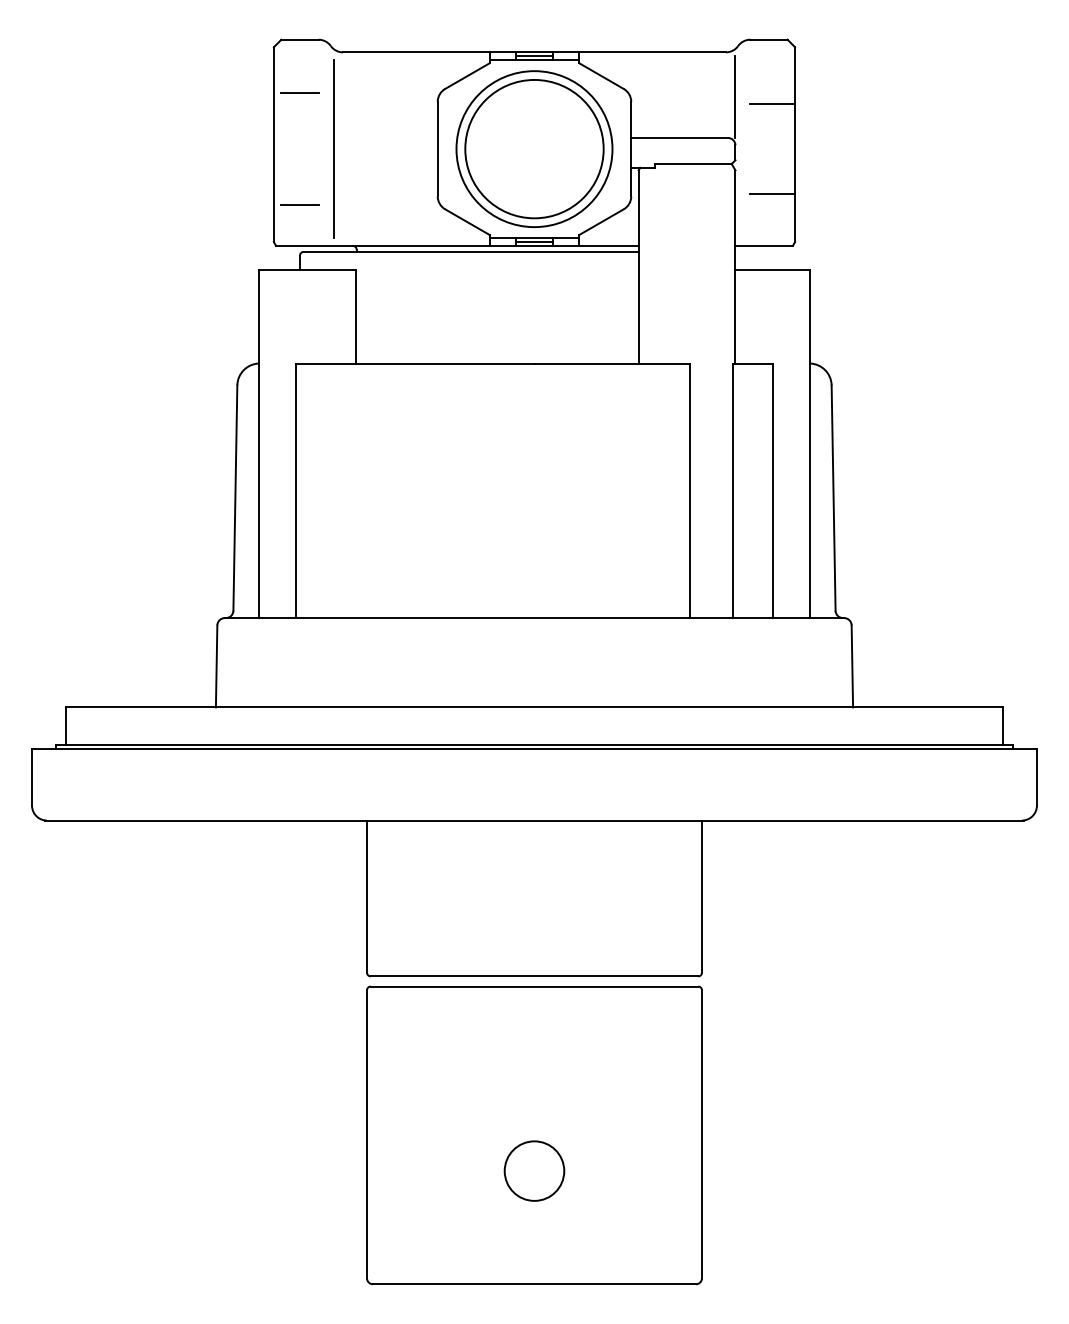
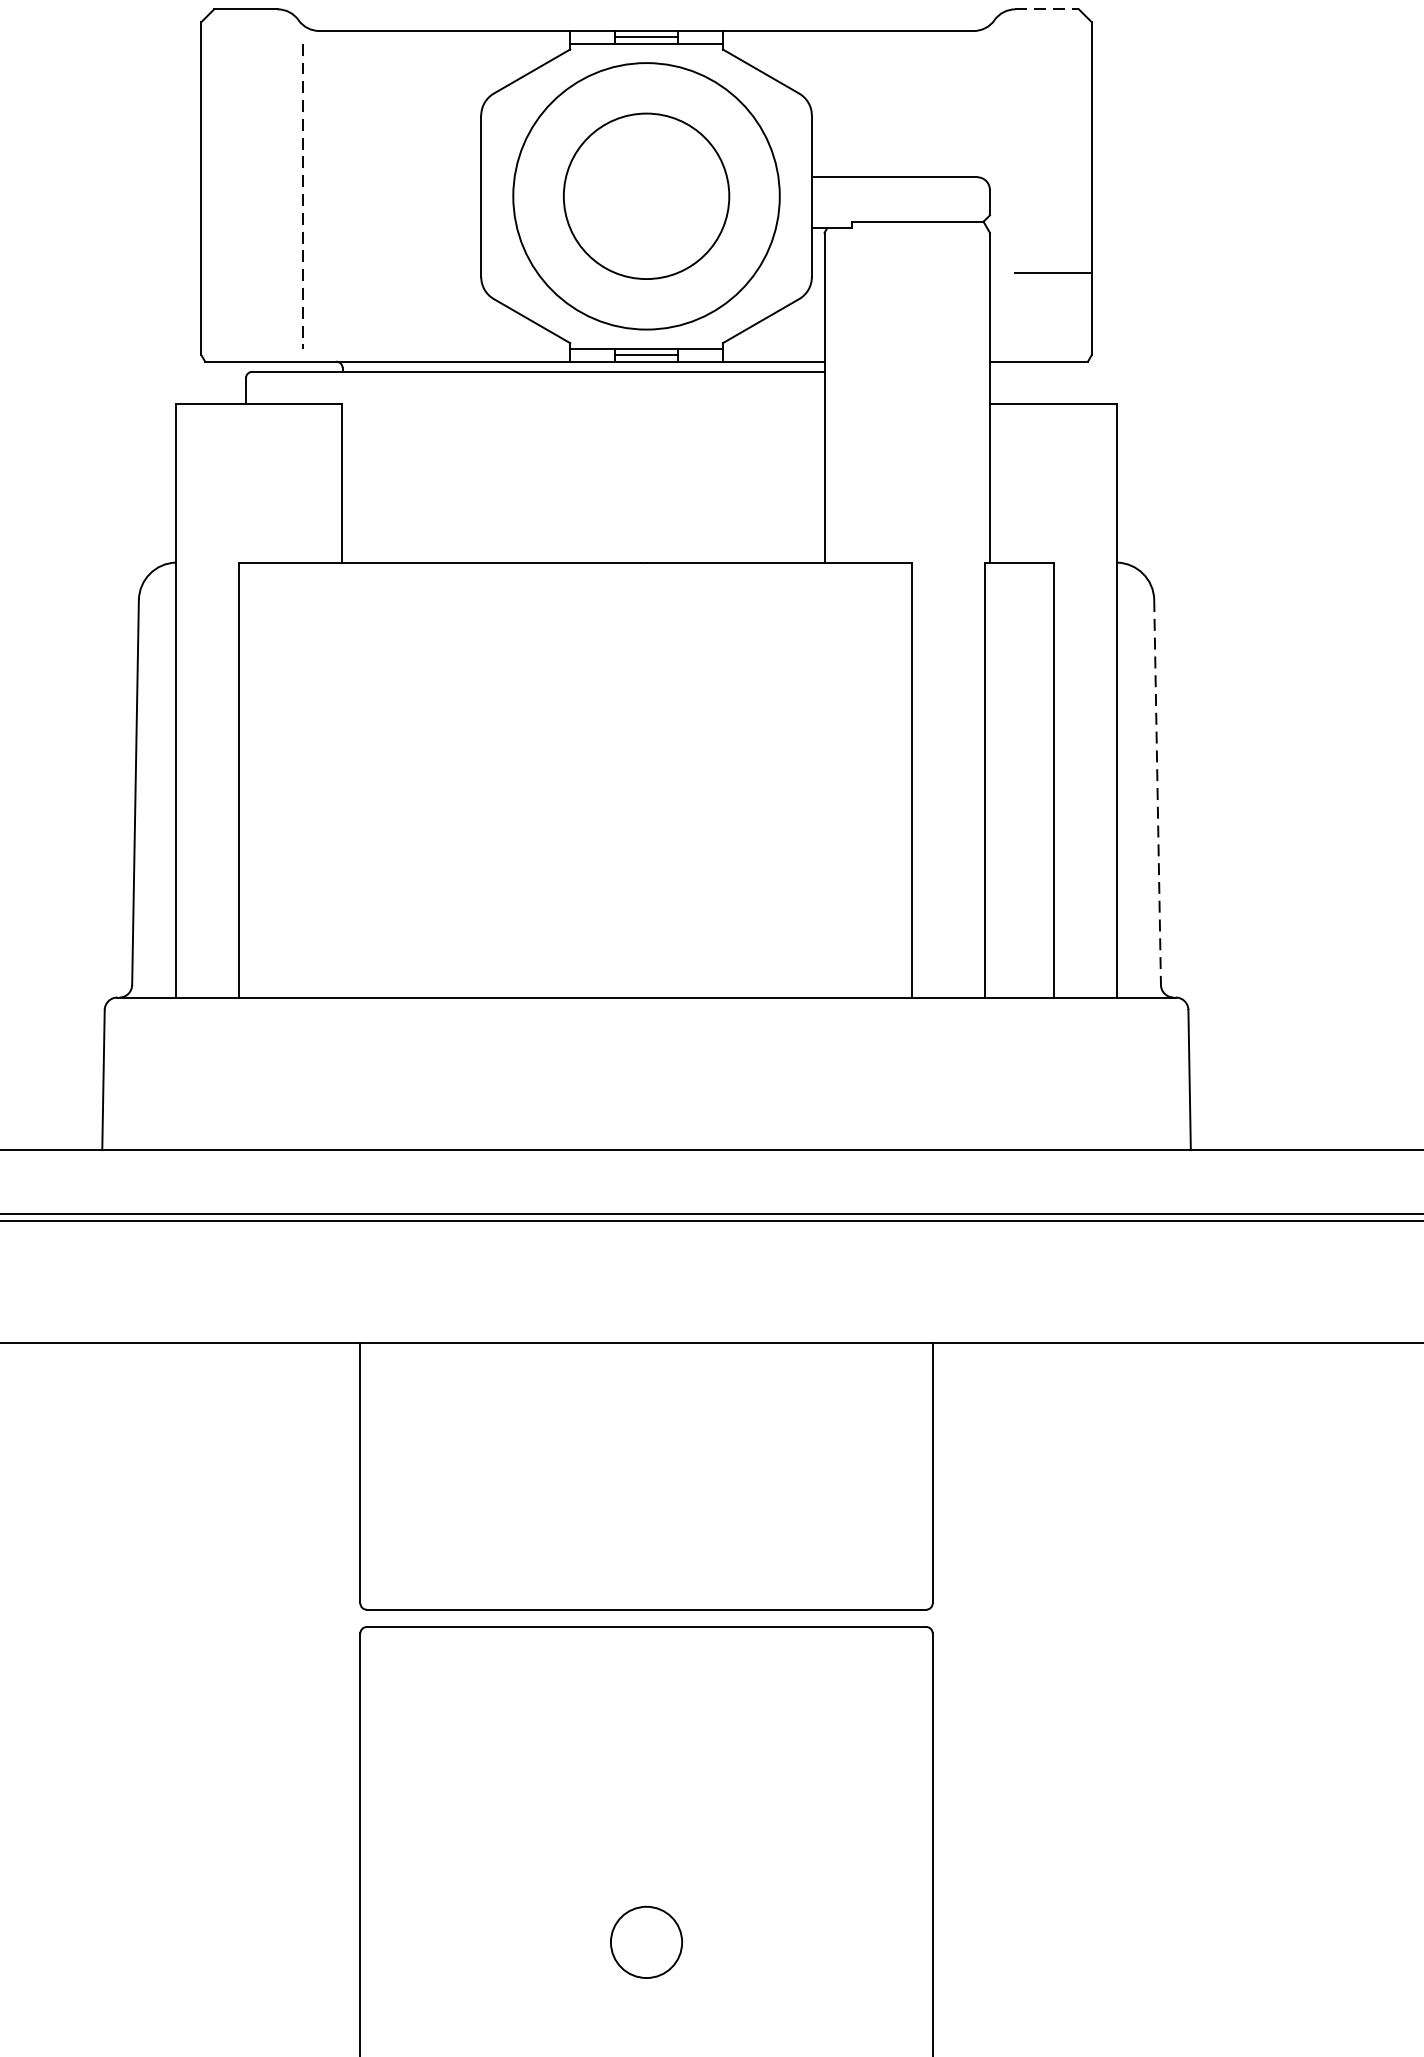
line: (768, 39) -> (1046, 9), solid -> dashed
line: (299, 93) -> (245, 101), removed
line: (735, 96) -> (989, 106), removed
line: (772, 104) -> (1053, 120), removed
circle: (534, 148) -> (646, 195), size x0.7
line: (333, 149) -> (303, 196), solid -> dashed
line: (299, 205) -> (245, 292), removed
line: (833, 498) -> (1157, 793), solid -> dashed
circle: (534, 1170) -> (646, 1941), size x0.7

